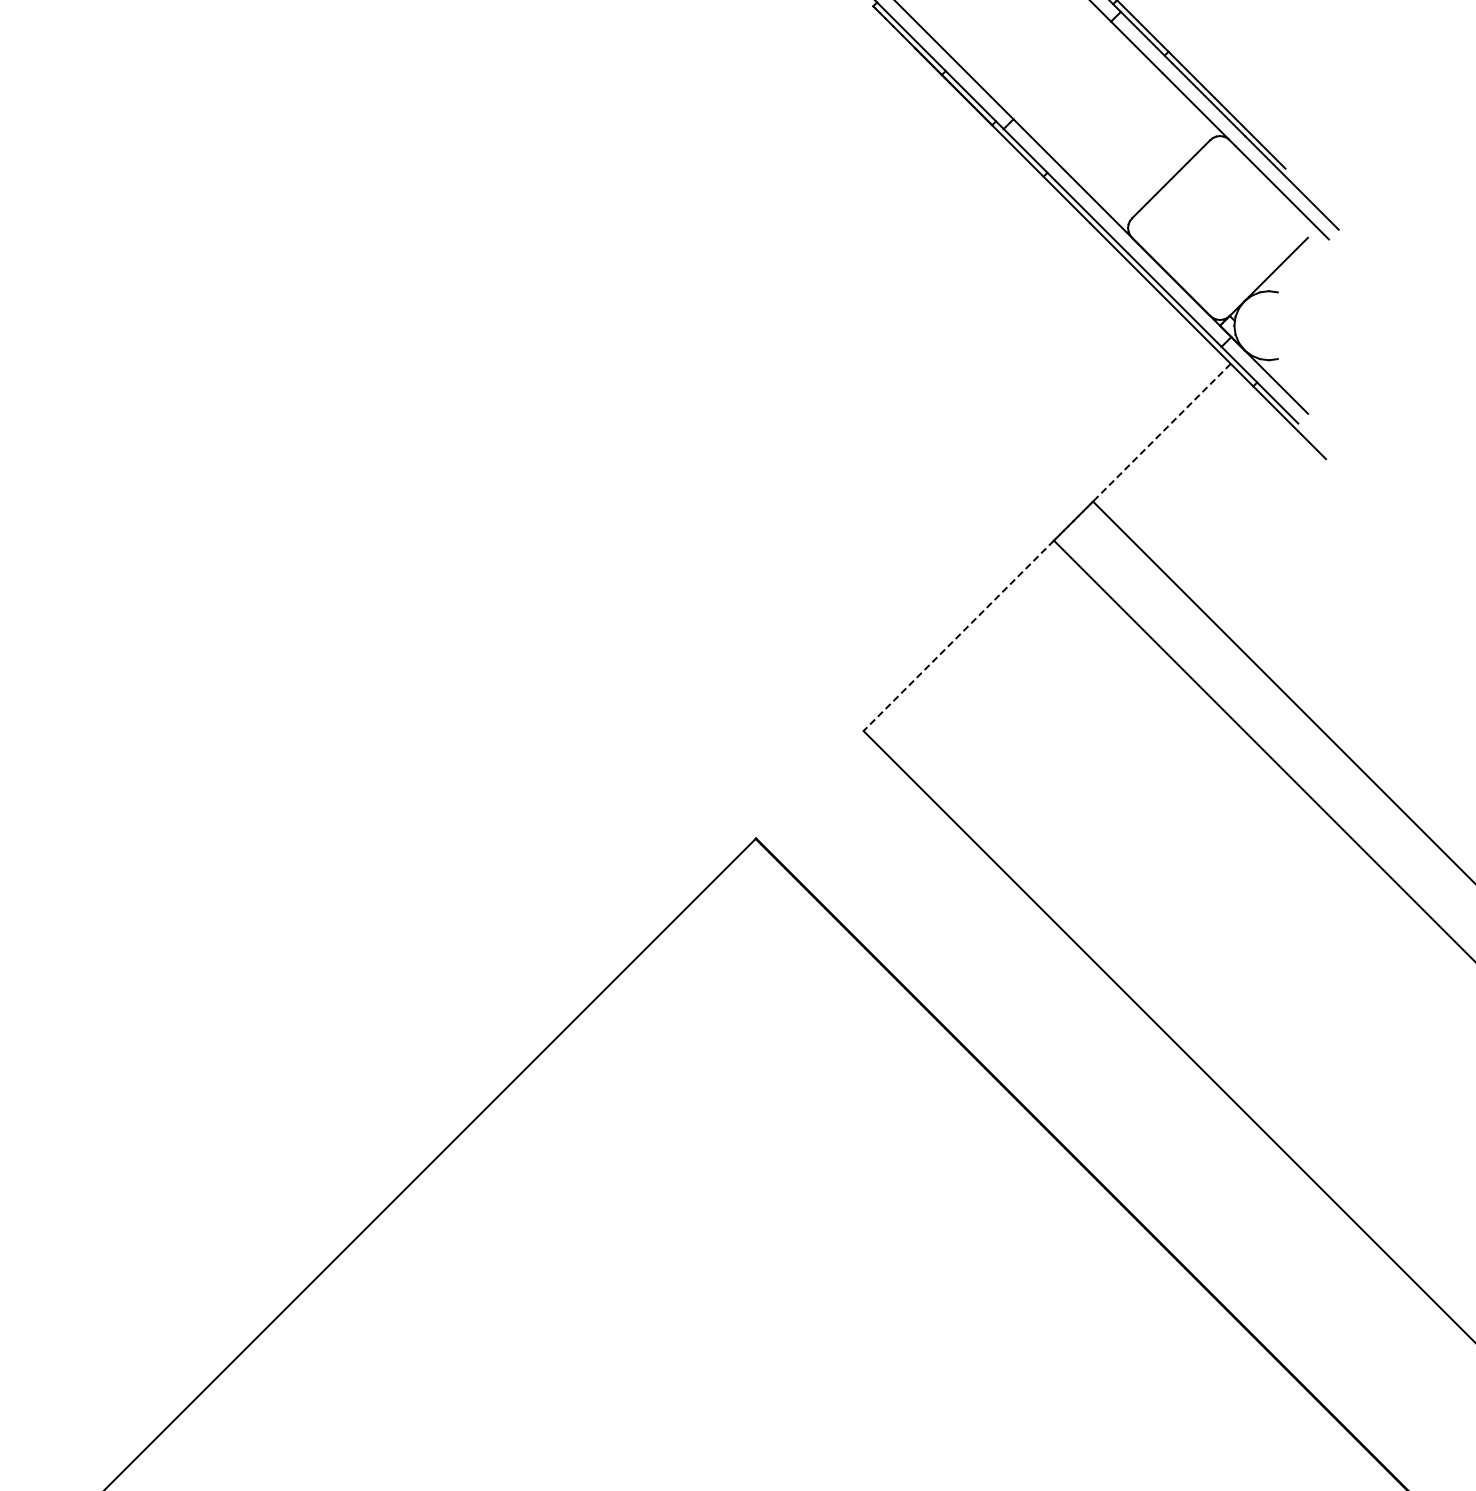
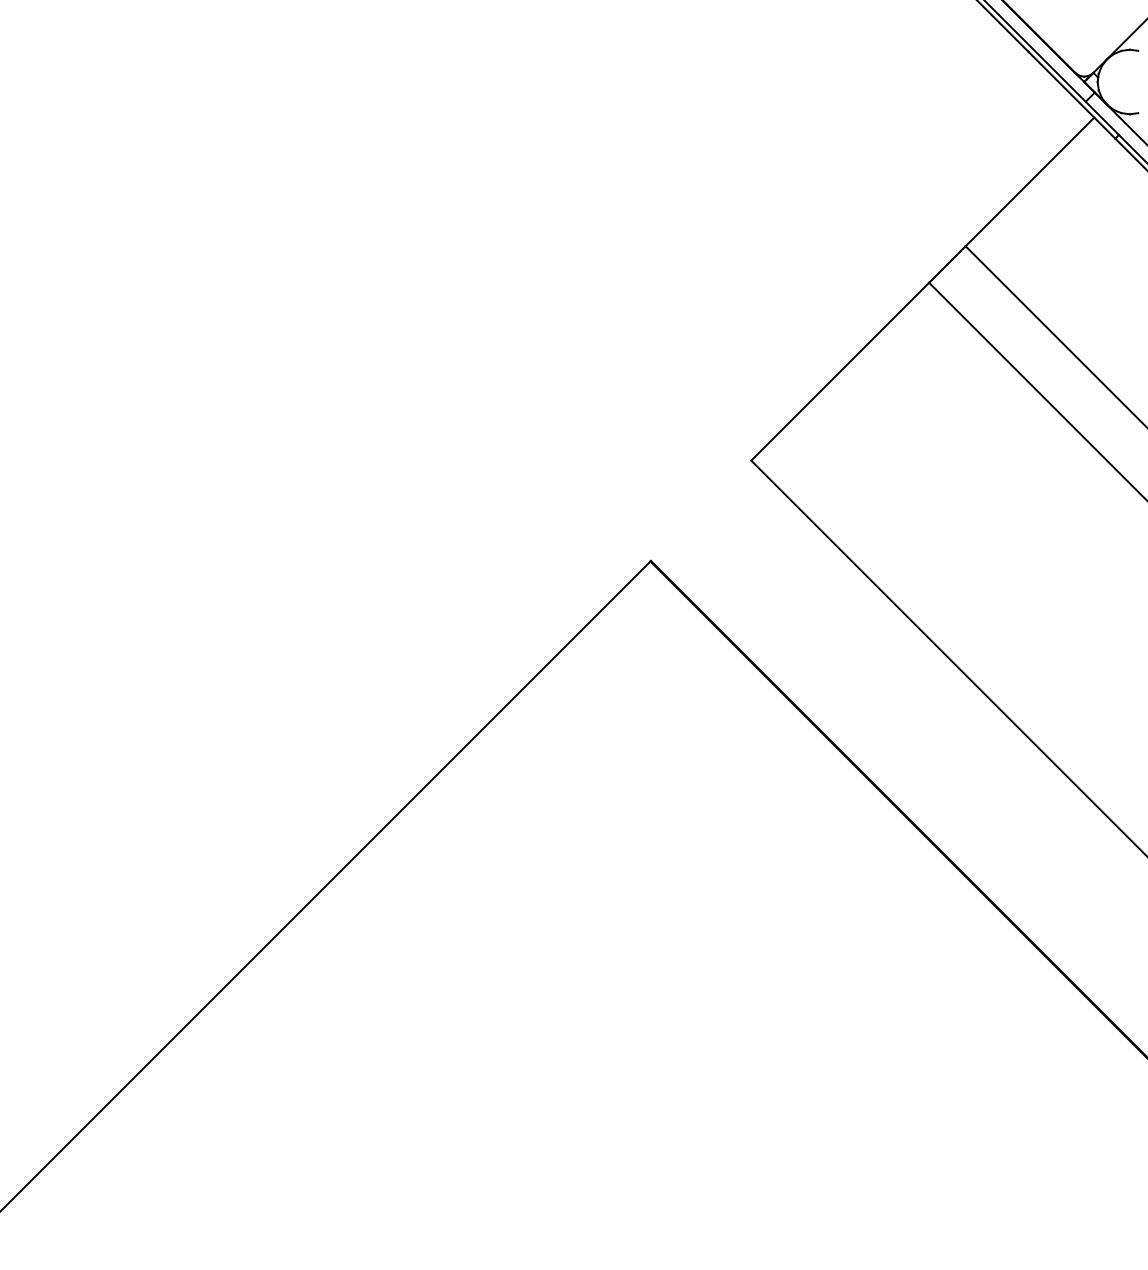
line: (1161, 433) -> (1029, 182), dashed -> solid
line: (958, 635) -> (839, 371), dashed -> solid

